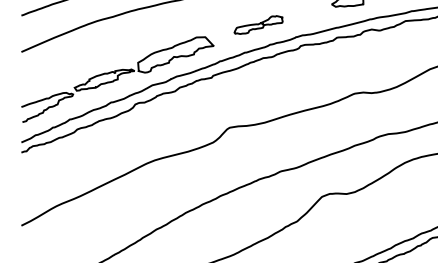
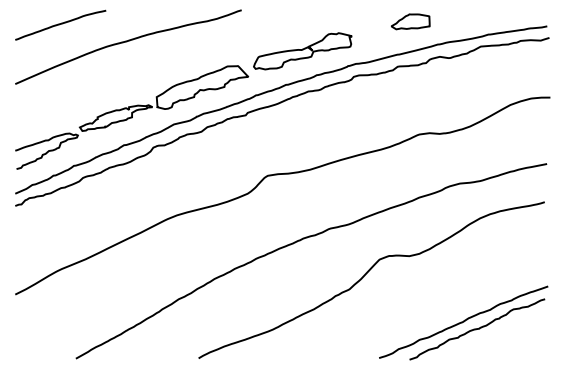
part: (258, 25) -> (302, 51), size x1.67

